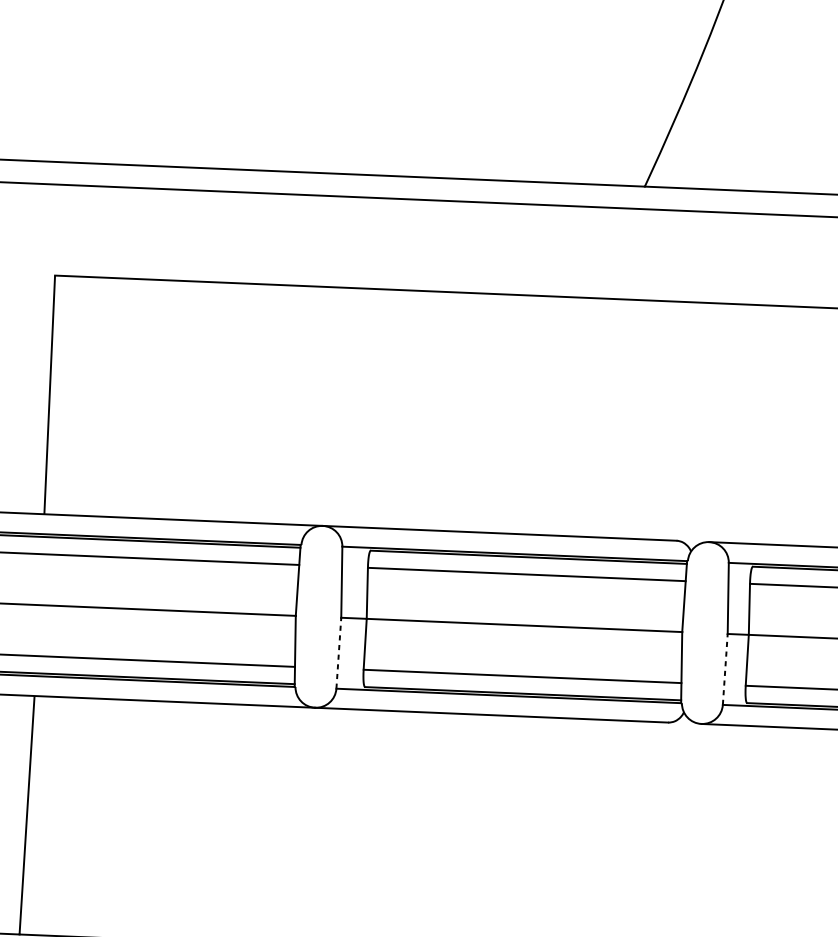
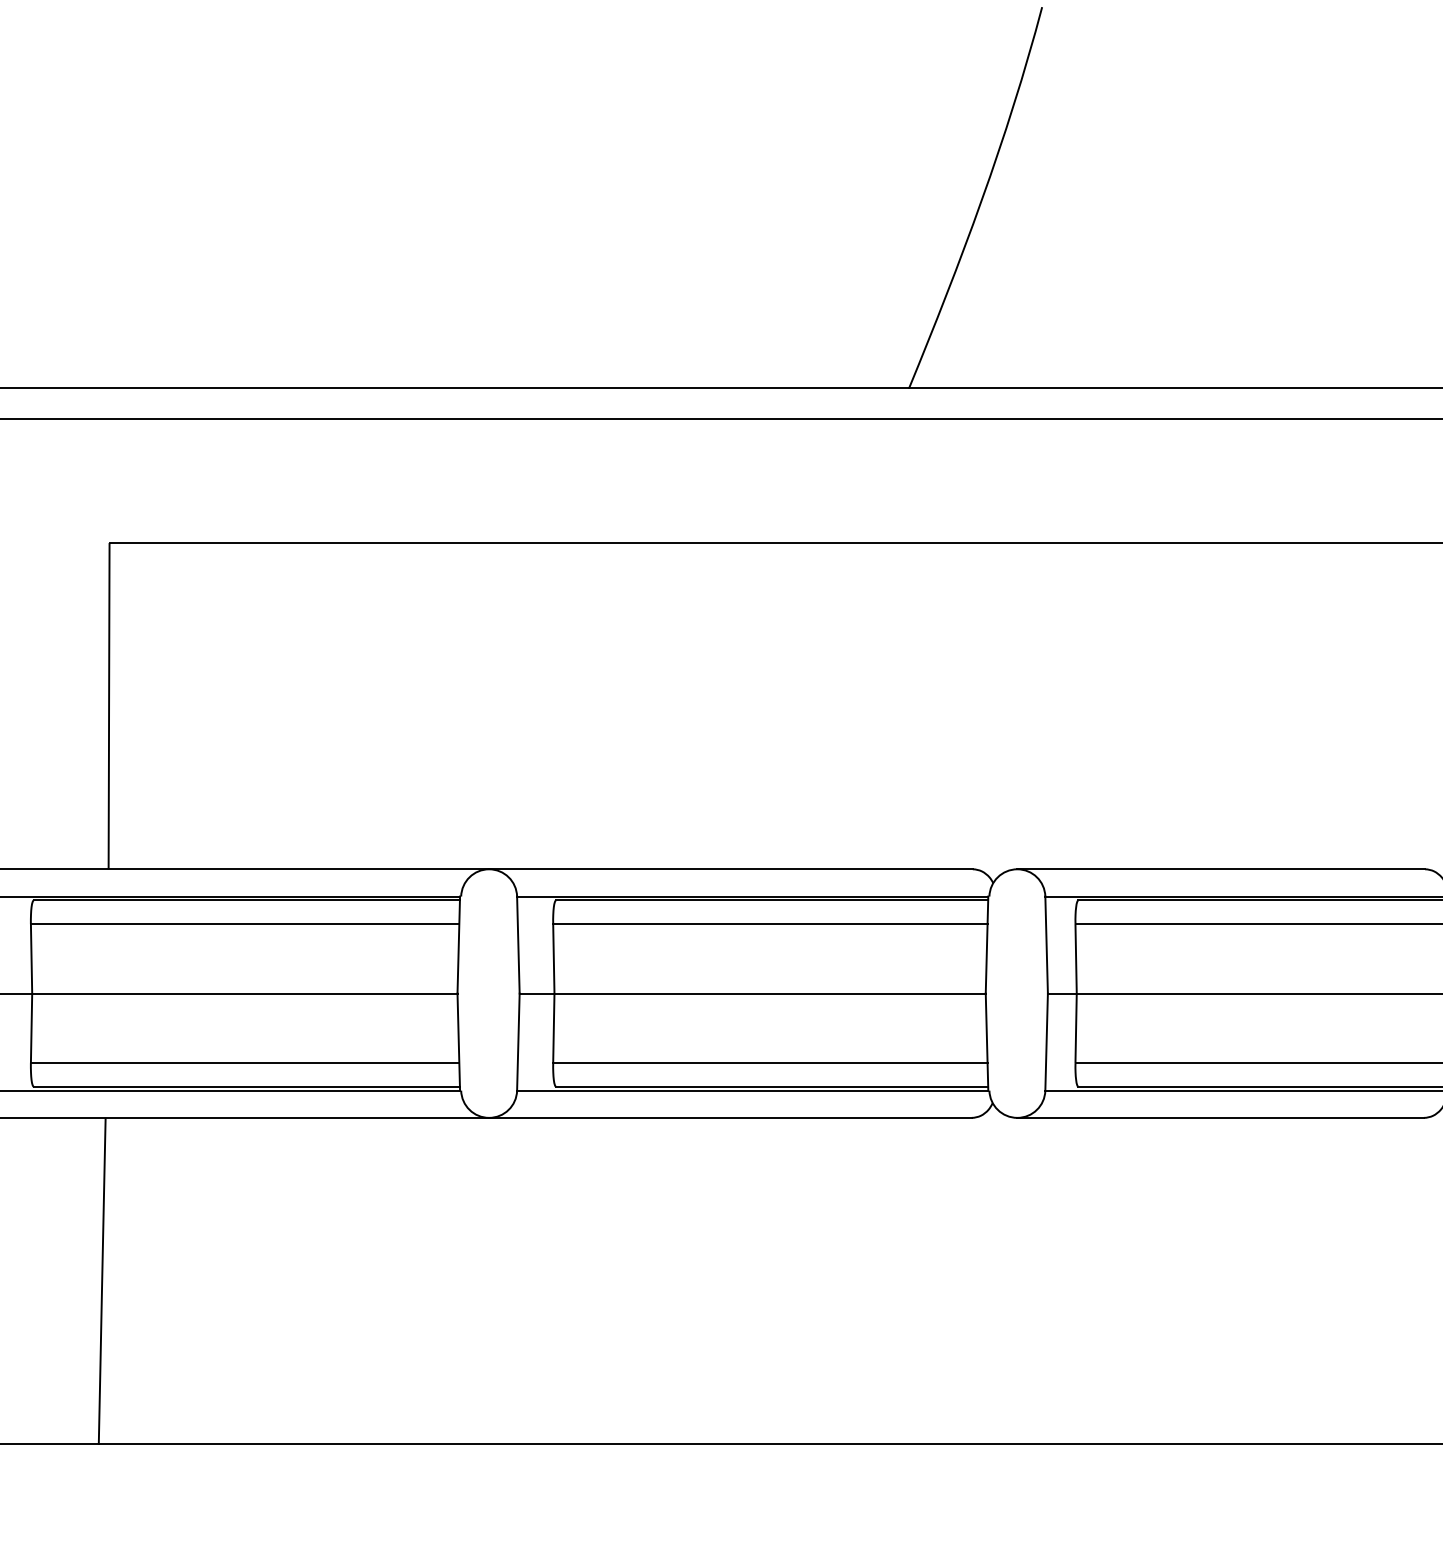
line: (338, 653) -> (518, 1042), dashed -> solid
line: (725, 669) -> (1046, 1042), dashed -> solid

